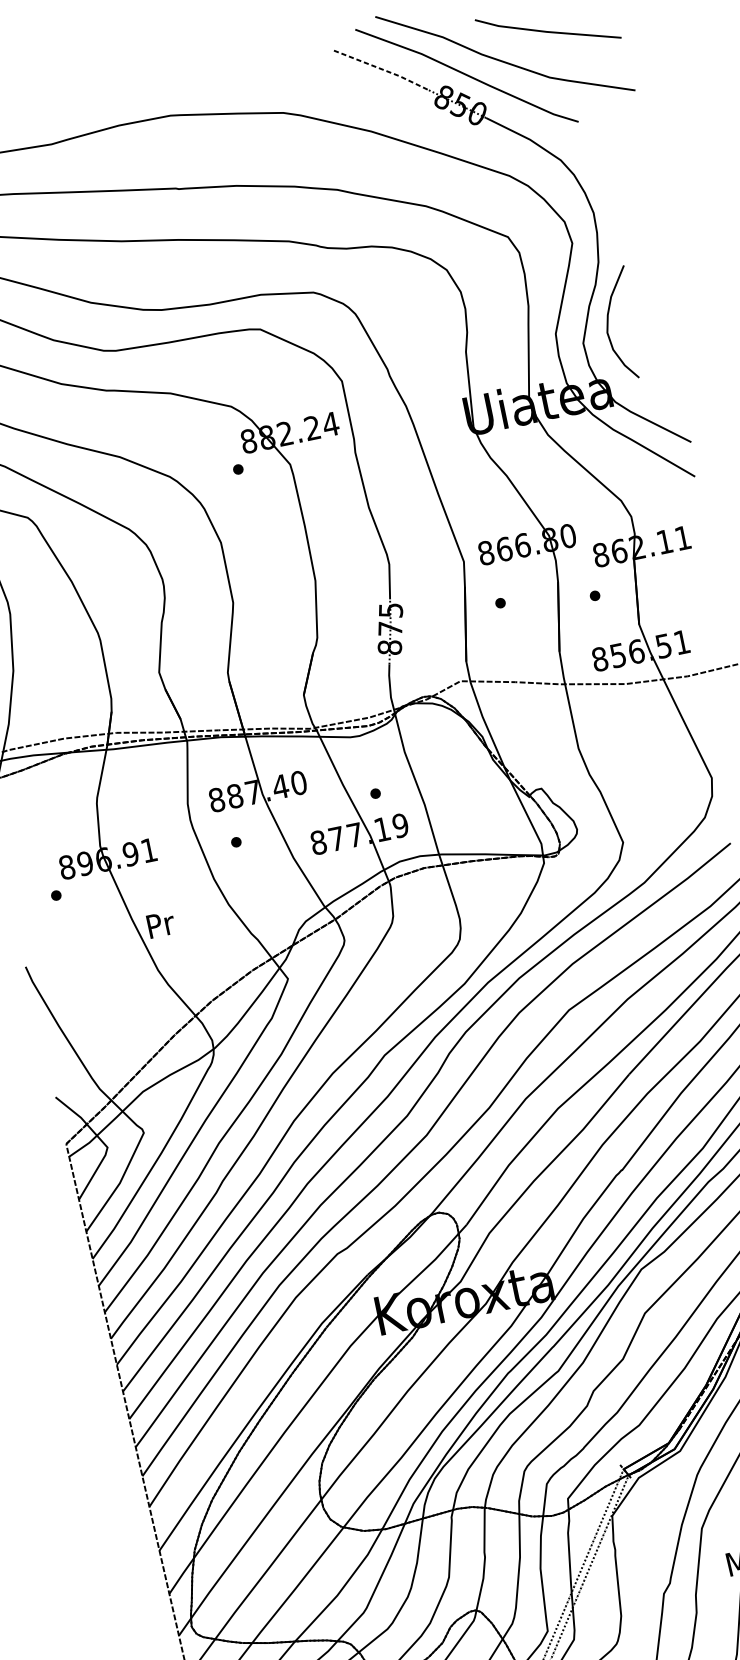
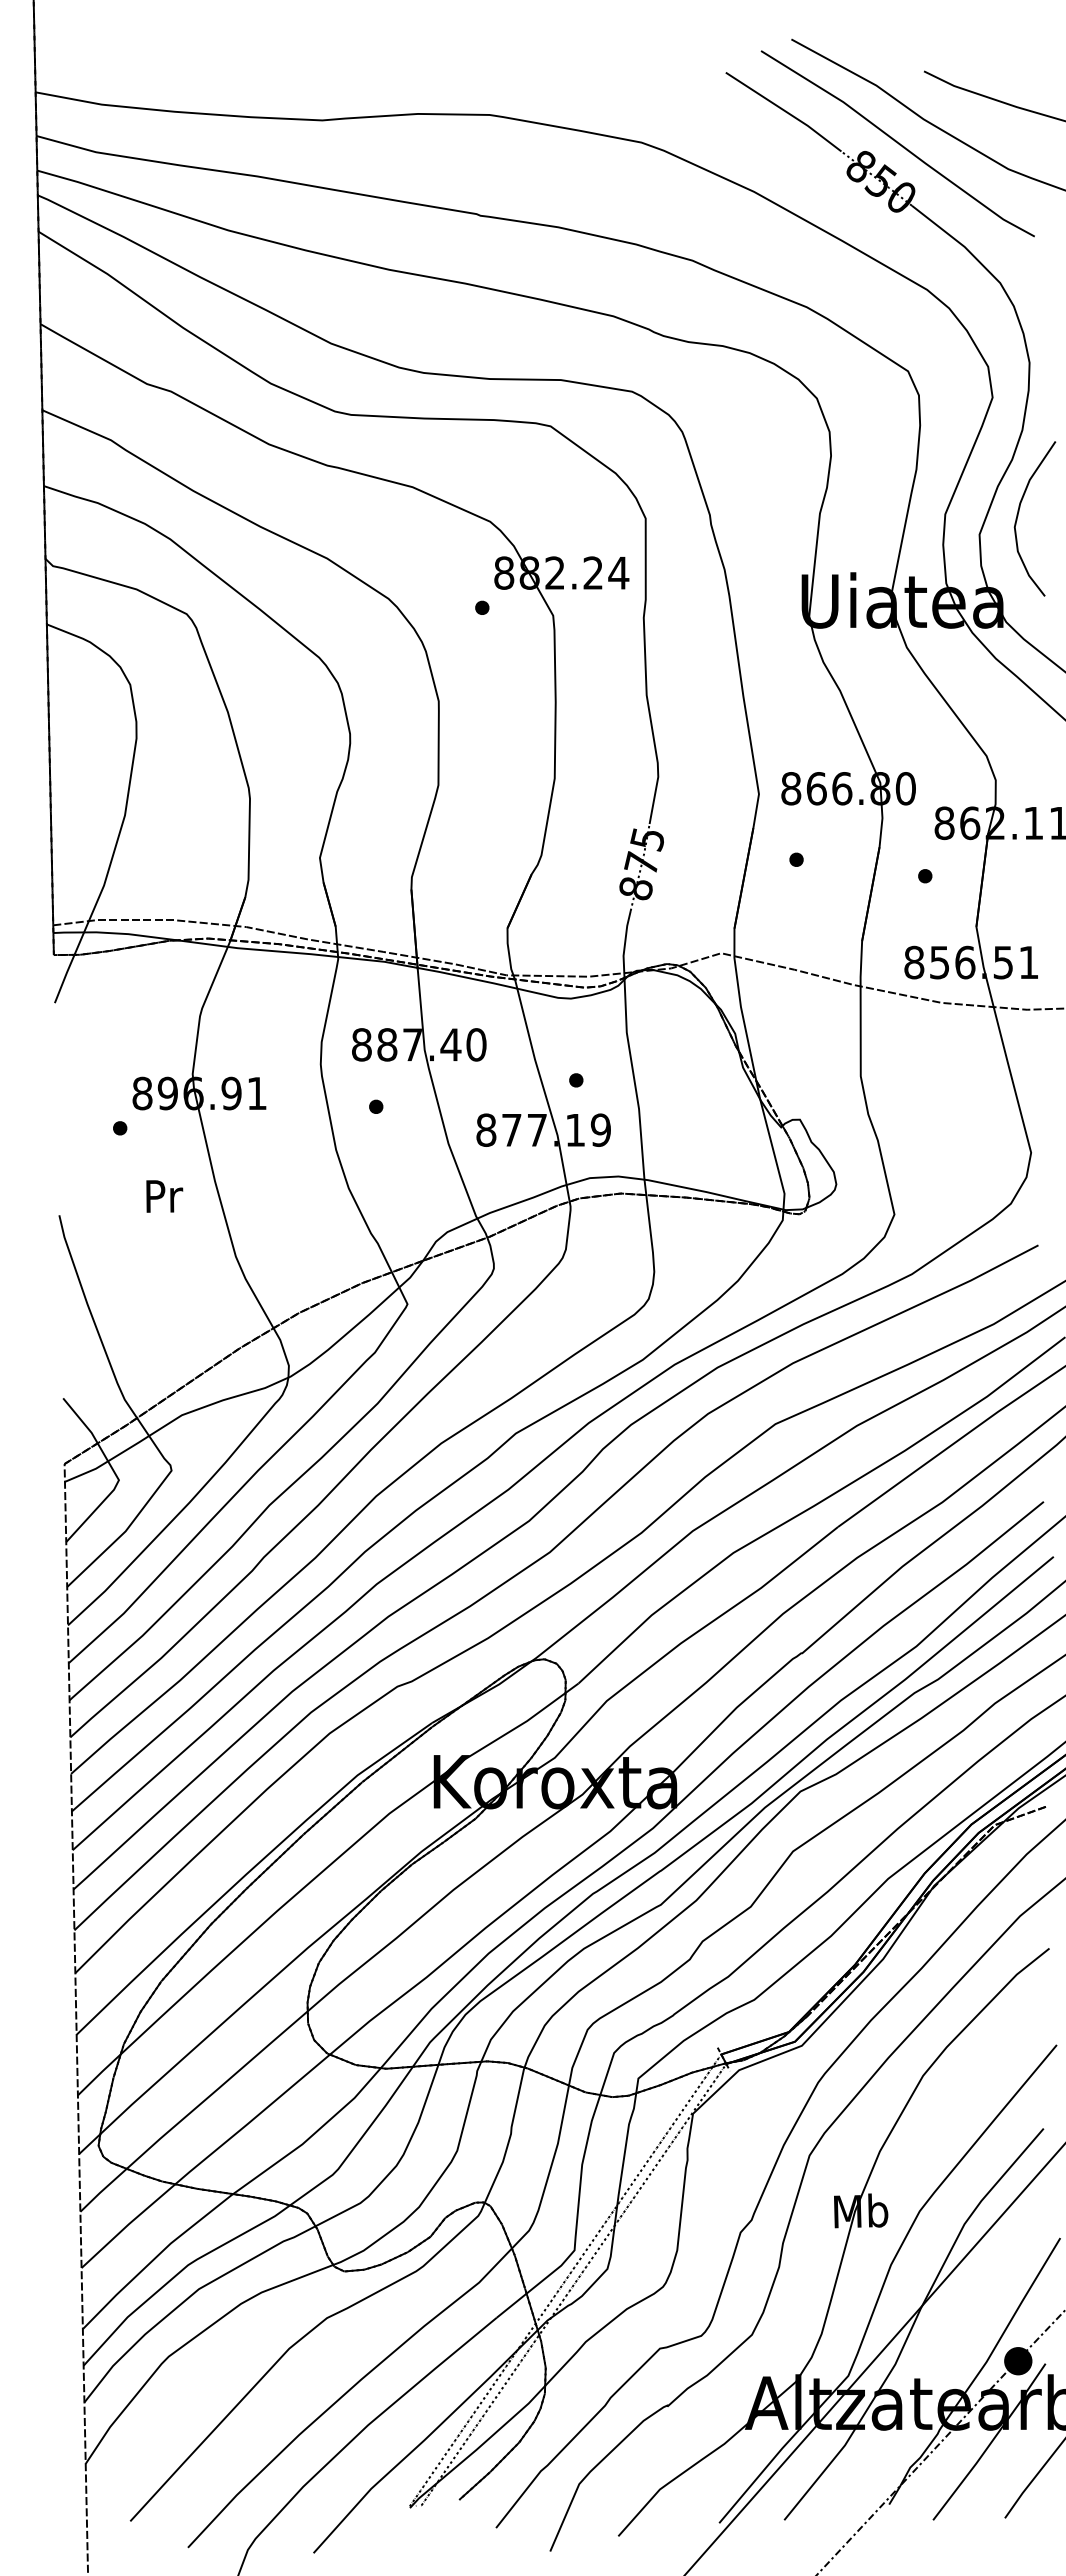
line: (381, 69) -> (785, 111), dashed -> solid
text: (161, 924) -> (164, 1196), moved

